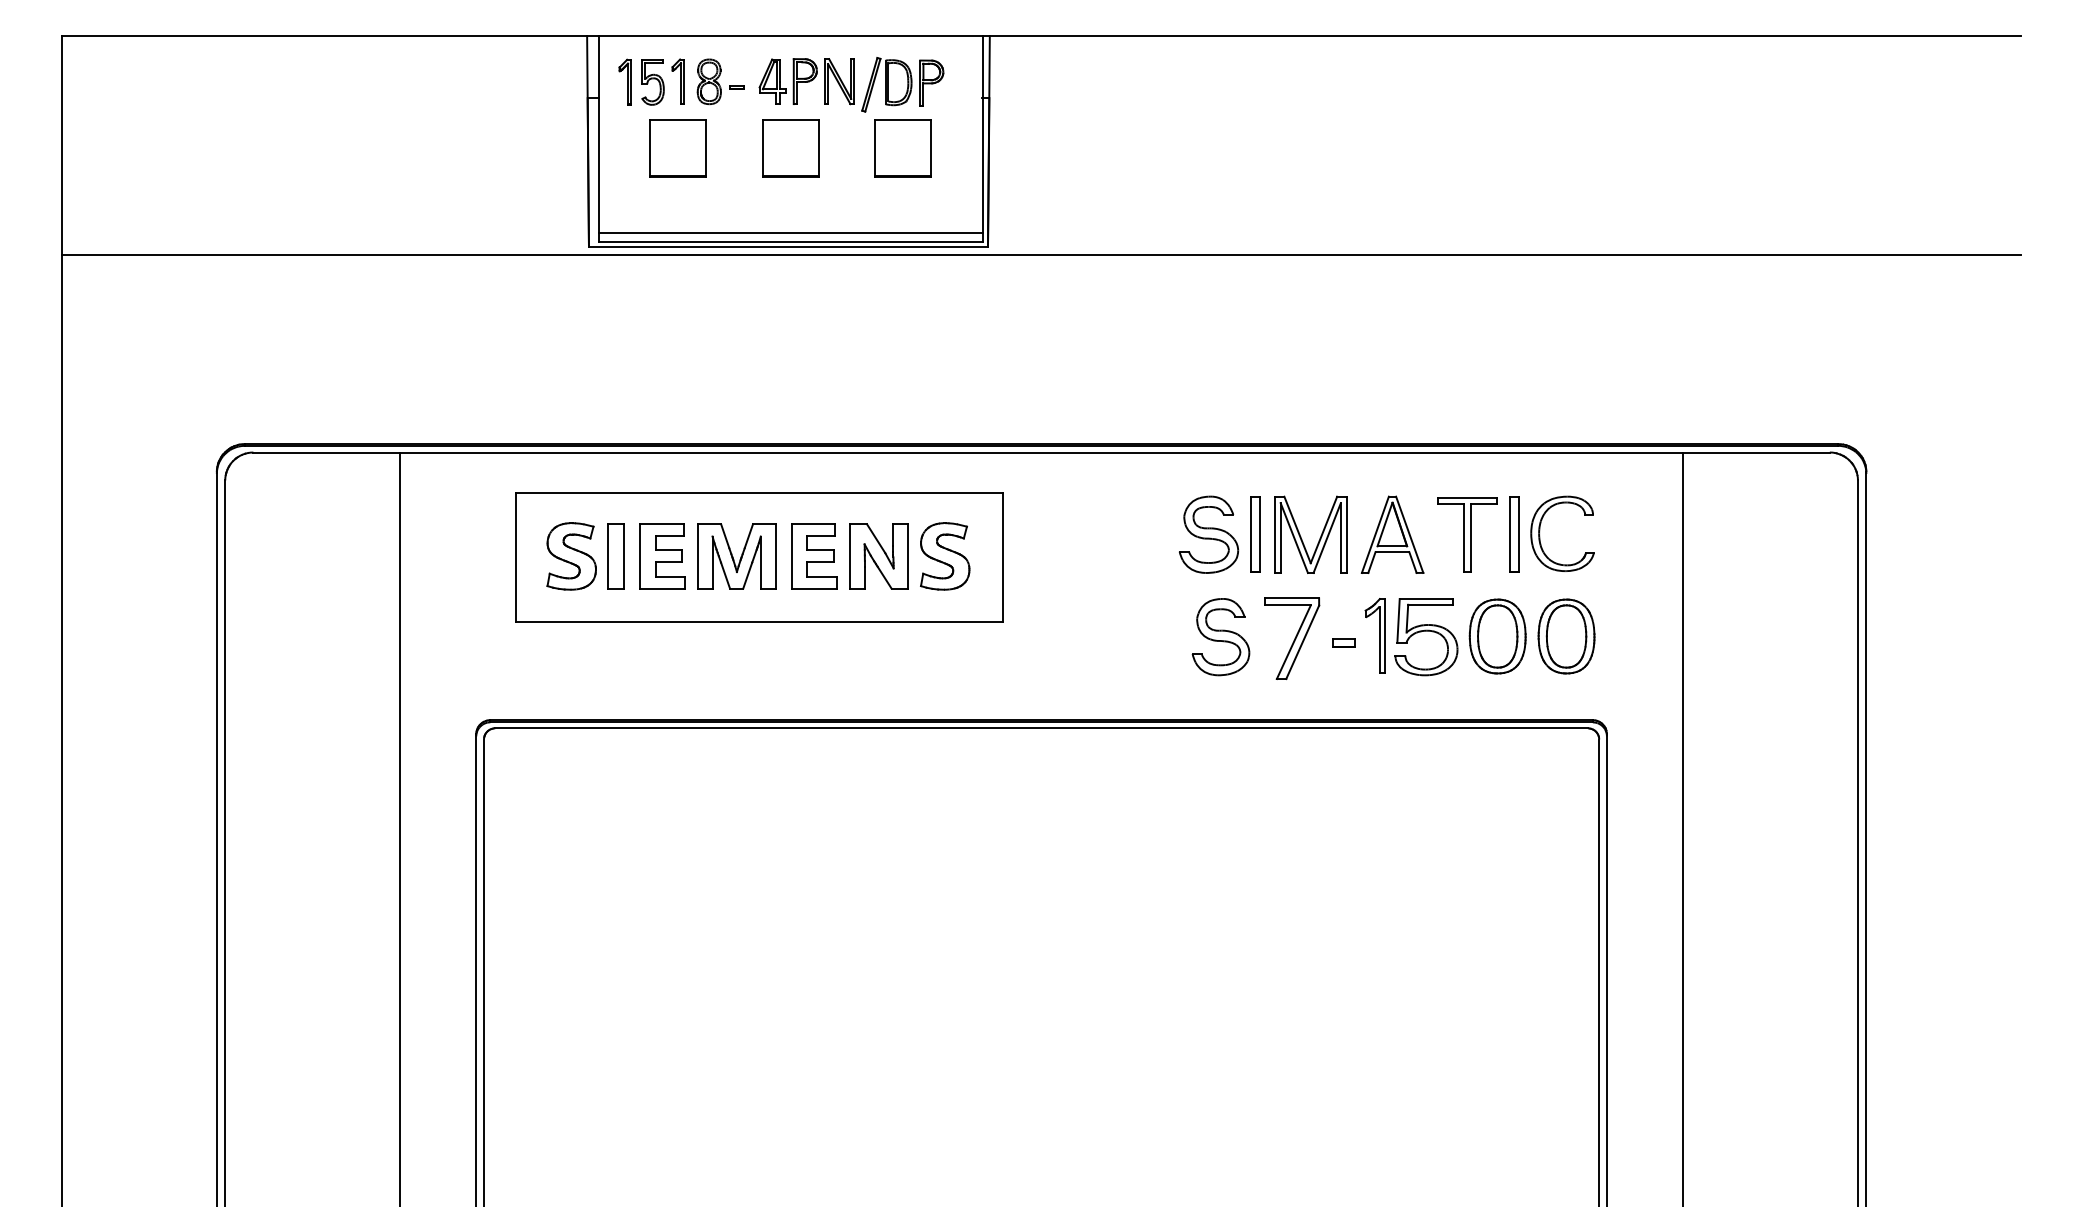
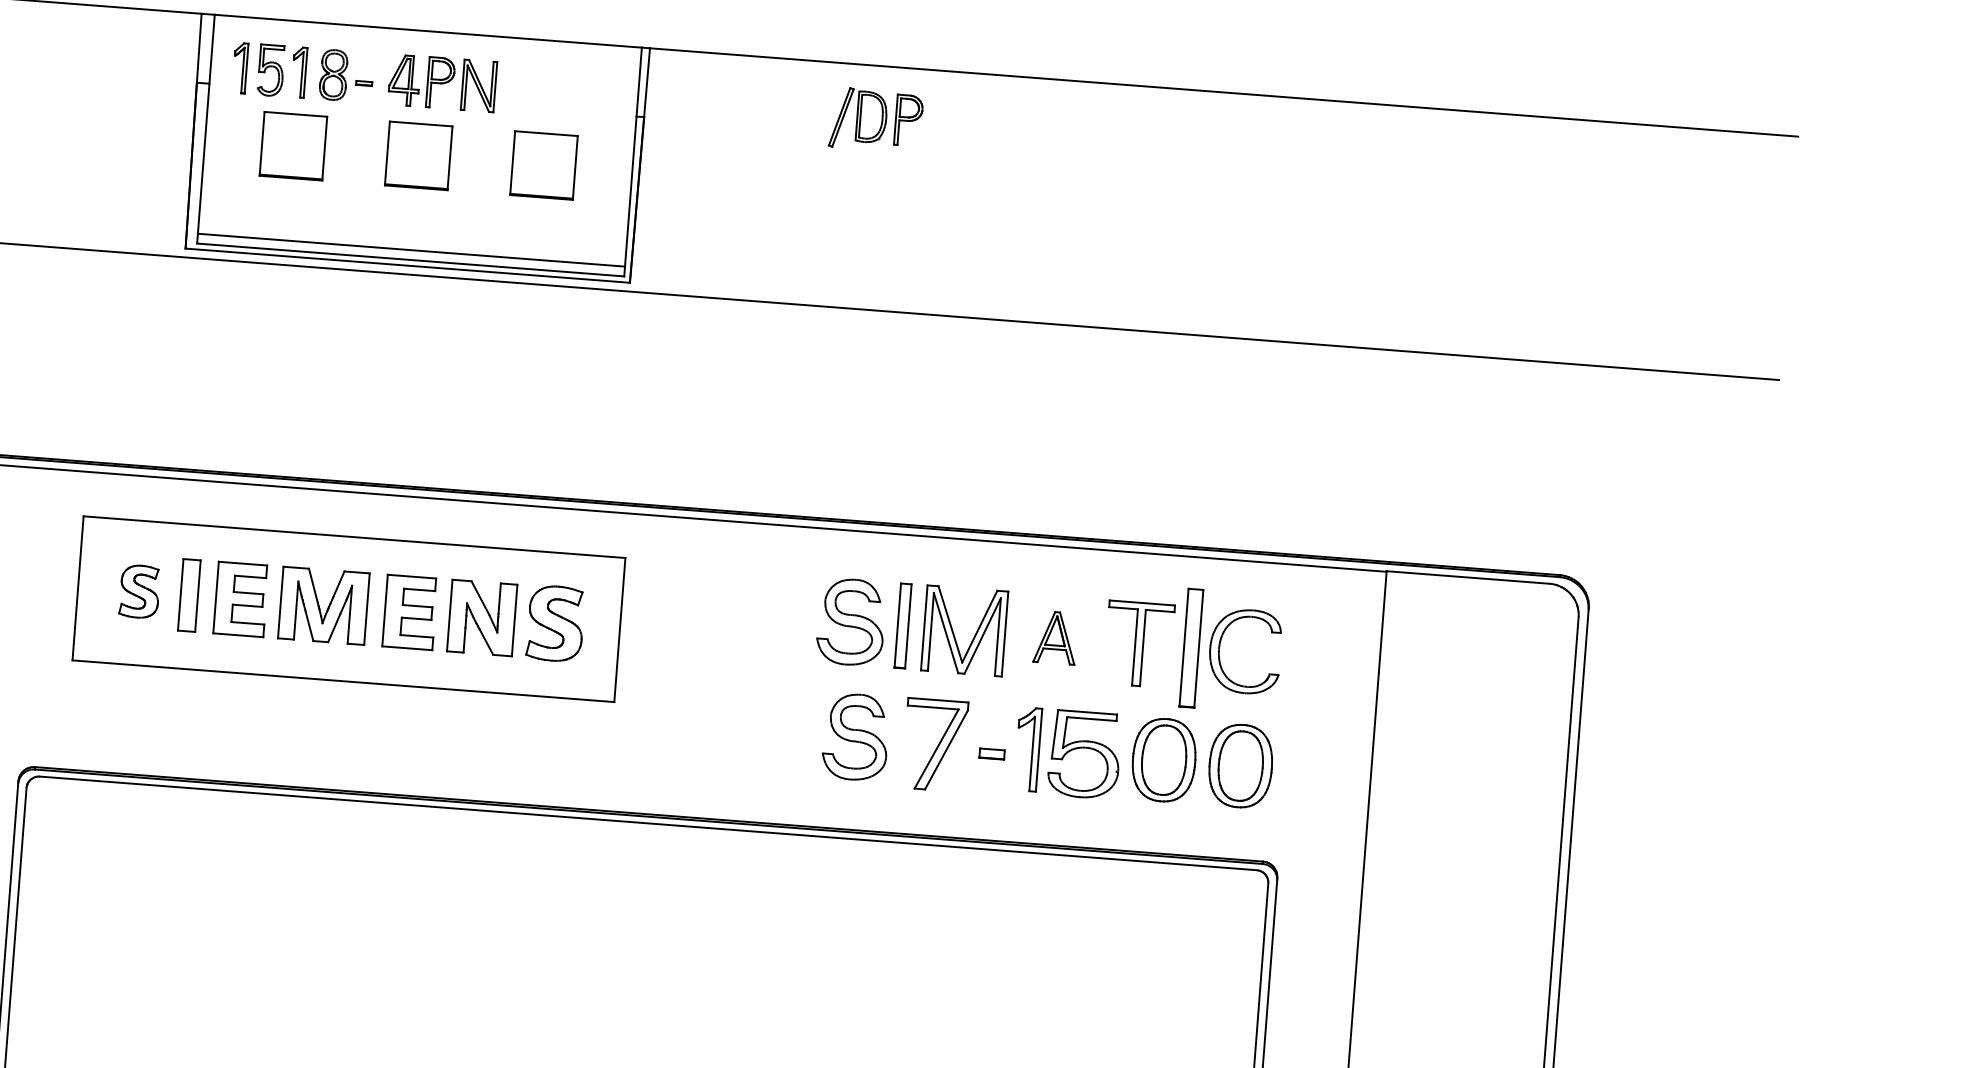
part: (902, 84) -> (876, 119), moved
part: (1392, 534) -> (1055, 637), size x0.6
part: (1514, 534) -> (1191, 648), size x1.4
part: (571, 556) -> (139, 591), size x0.7

